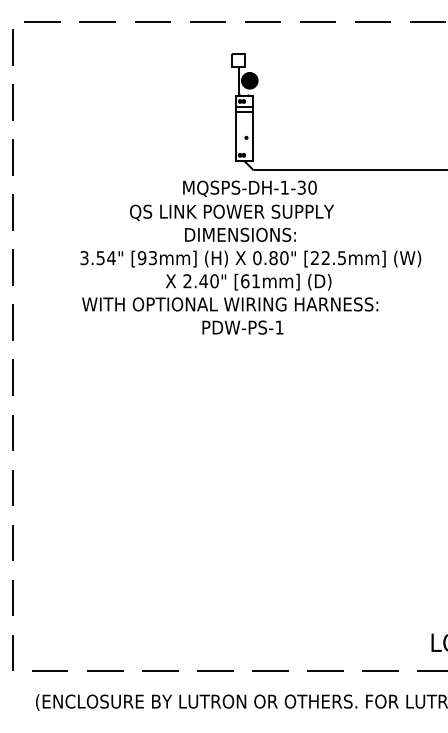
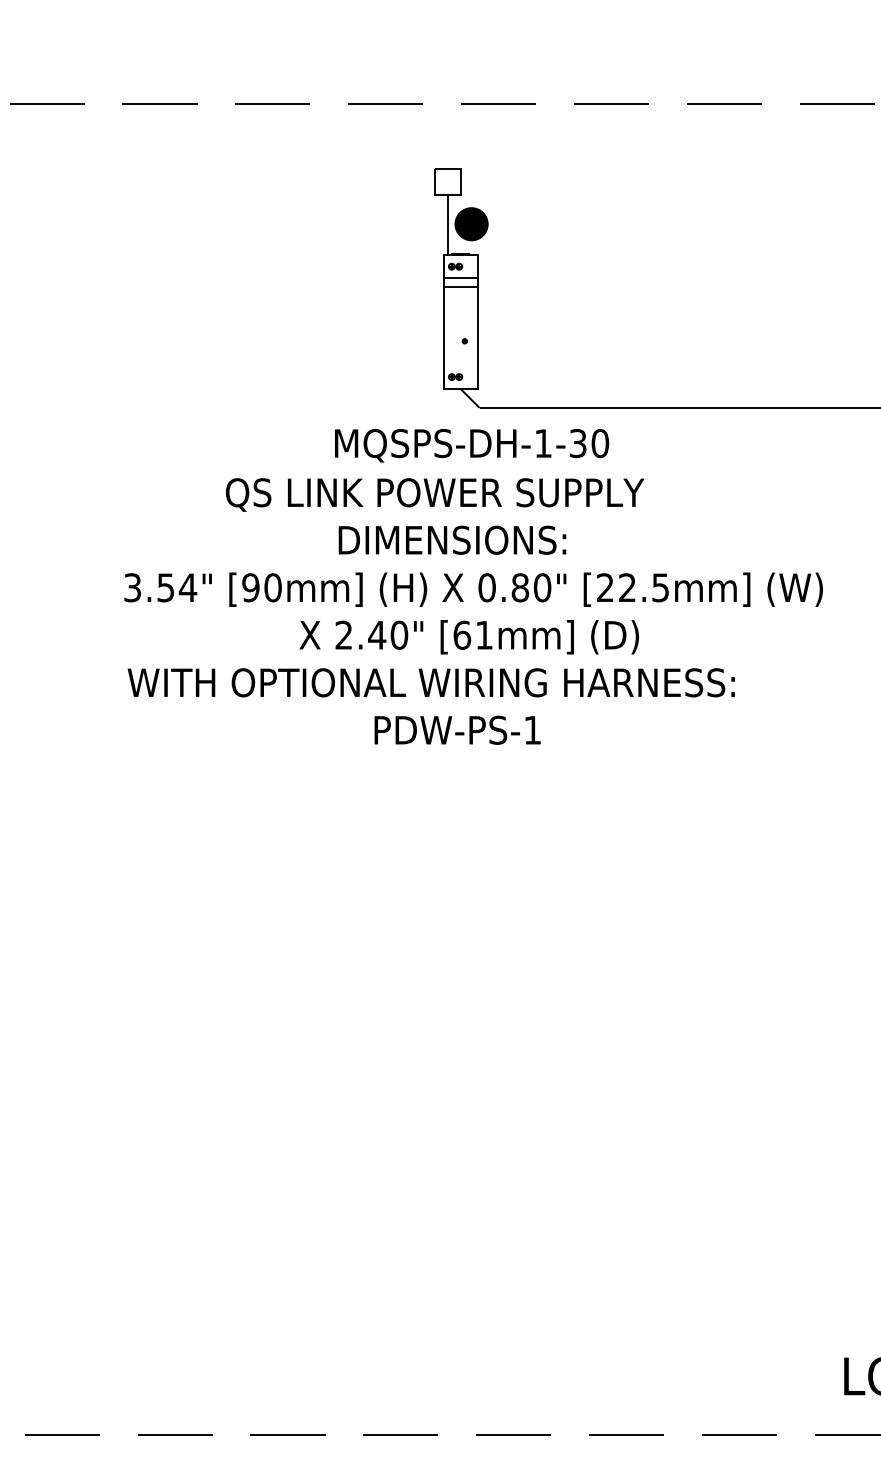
text: (152, 258) -> (272, 588), [93mm] -> [90mm]

